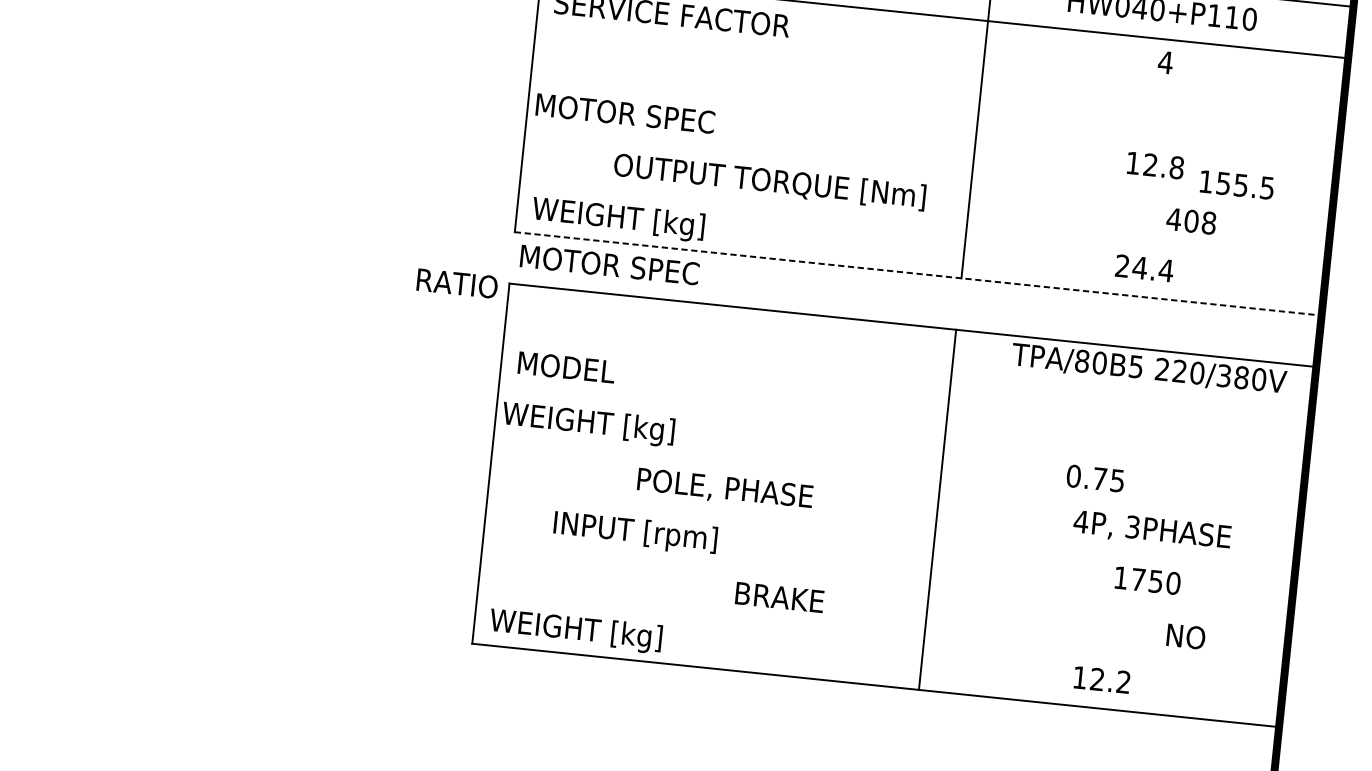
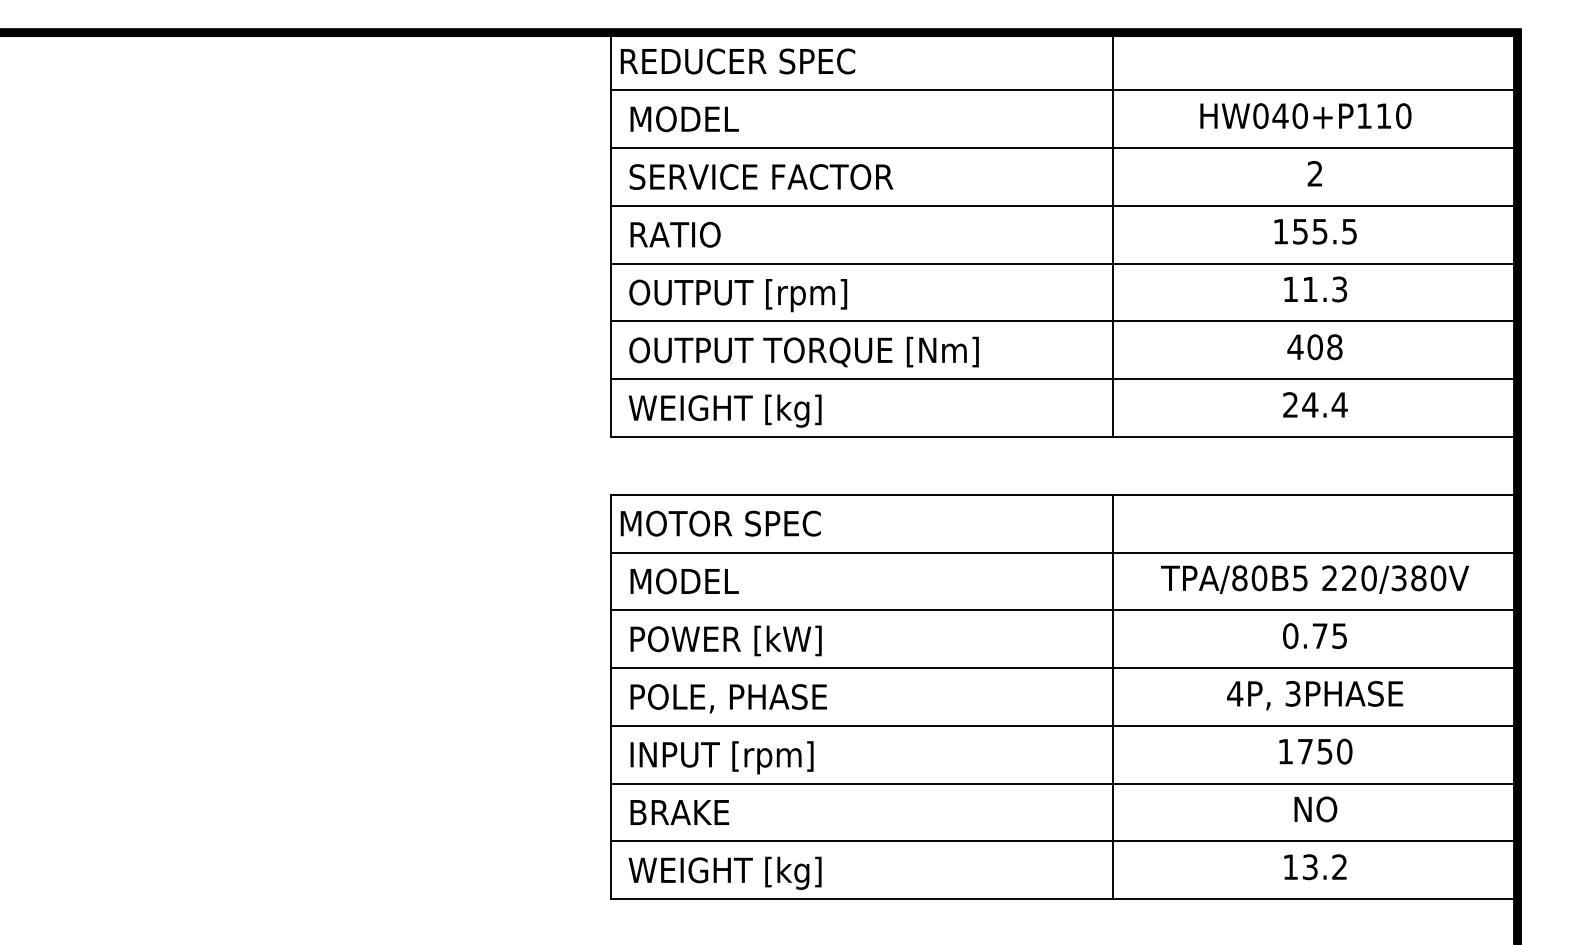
text: (1165, 62) -> (1315, 173), 4 -> 2
line: (939, 67) -> (1064, 205), added
text: (636, 117) -> (733, 295), MOTOR SPEC -> OUTPUT [rpm]
line: (934, 119) -> (1064, 263), added
text: (1163, 166) -> (1324, 289), 12.8 -> 11.3
line: (928, 170) -> (1064, 321), added
text: (769, 181) -> (803, 351), moved
text: (1237, 184) -> (1315, 231), moved
text: (1190, 221) -> (1314, 347), moved
line: (923, 222) -> (1064, 379), added
text: (609, 264) -> (720, 523), moved
line: (918, 274) -> (1064, 437), dashed -> solid
text: (457, 283) -> (675, 234), moved
text: (1148, 369) -> (1314, 579), moved
line: (907, 376) -> (1064, 552), added
text: (593, 424) -> (720, 641), WEIGHT [kg] -> POWER [kW]
line: (902, 428) -> (1064, 610), added
text: (1095, 477) -> (1314, 635), moved
line: (896, 479) -> (1064, 668), added
text: (724, 489) -> (728, 698), moved
line: (891, 530) -> (1064, 725), added
text: (1152, 530) -> (1315, 695), moved
text: (634, 533) -> (721, 757), moved
text: (1147, 580) -> (1315, 751), moved
line: (886, 582) -> (1064, 783), added
text: (779, 597) -> (679, 812), moved
line: (881, 634) -> (1064, 841), added
text: (1185, 636) -> (1315, 809), moved
text: (1096, 679) -> (1309, 867), 12.2 -> 13.2

